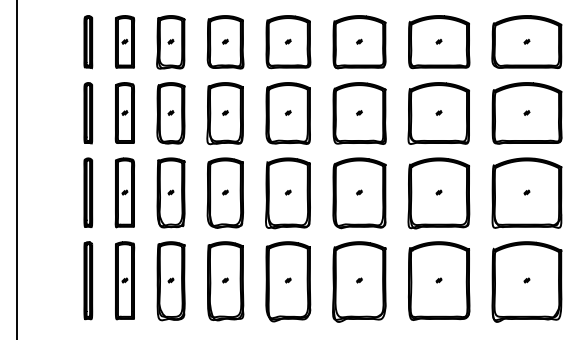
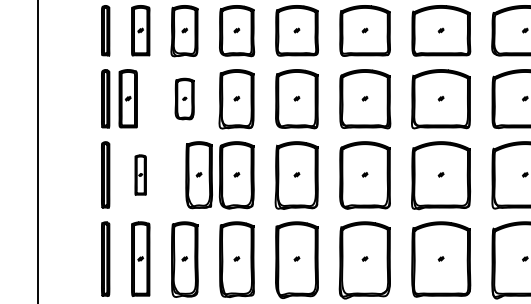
part: (124, 112) -> (127, 98), moved
part: (170, 113) -> (184, 99), size x0.7
part: (124, 192) -> (140, 174), size x0.6
part: (170, 192) -> (198, 174), moved

